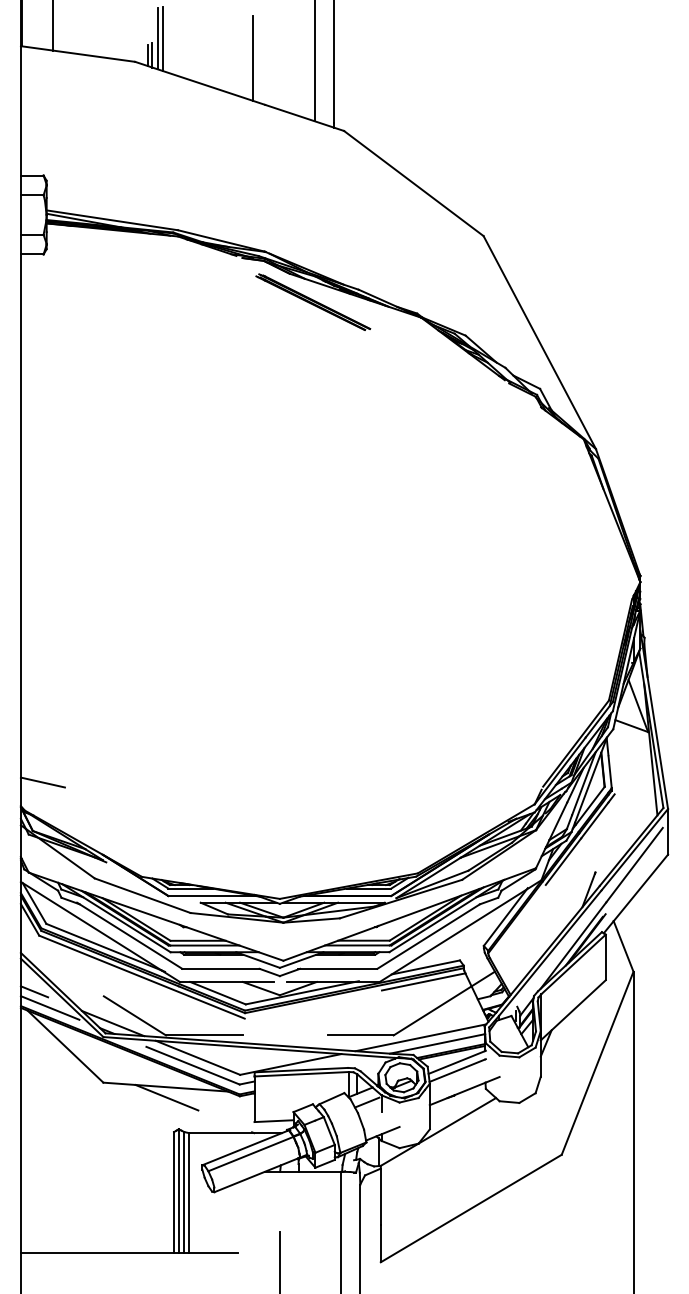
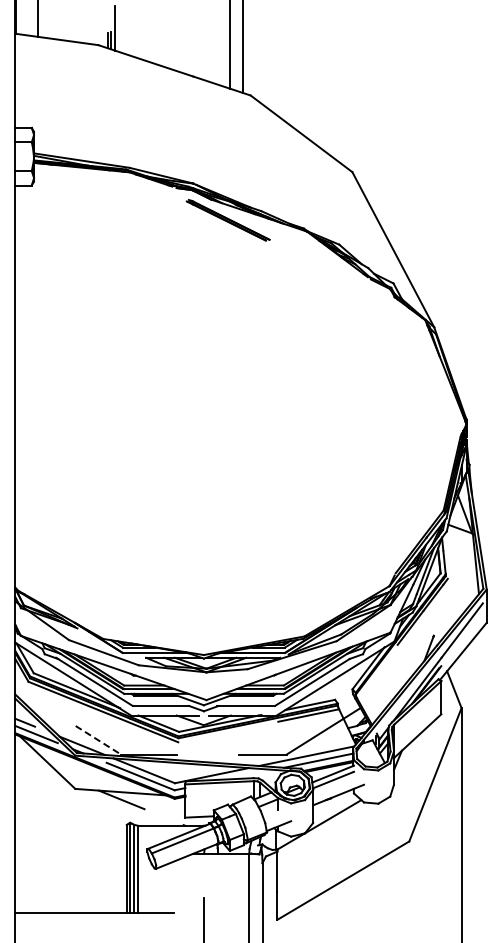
line: (162, 38) -> (118, 28), removed
line: (253, 58) -> (184, 42), removed
line: (43, 781) -> (31, 569), removed
line: (135, 1016) -> (98, 740), solid -> dashed

